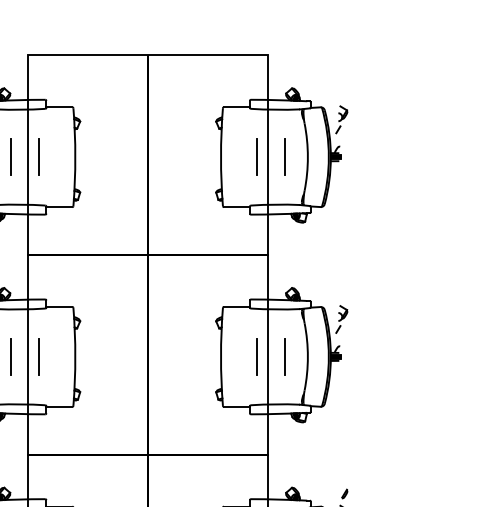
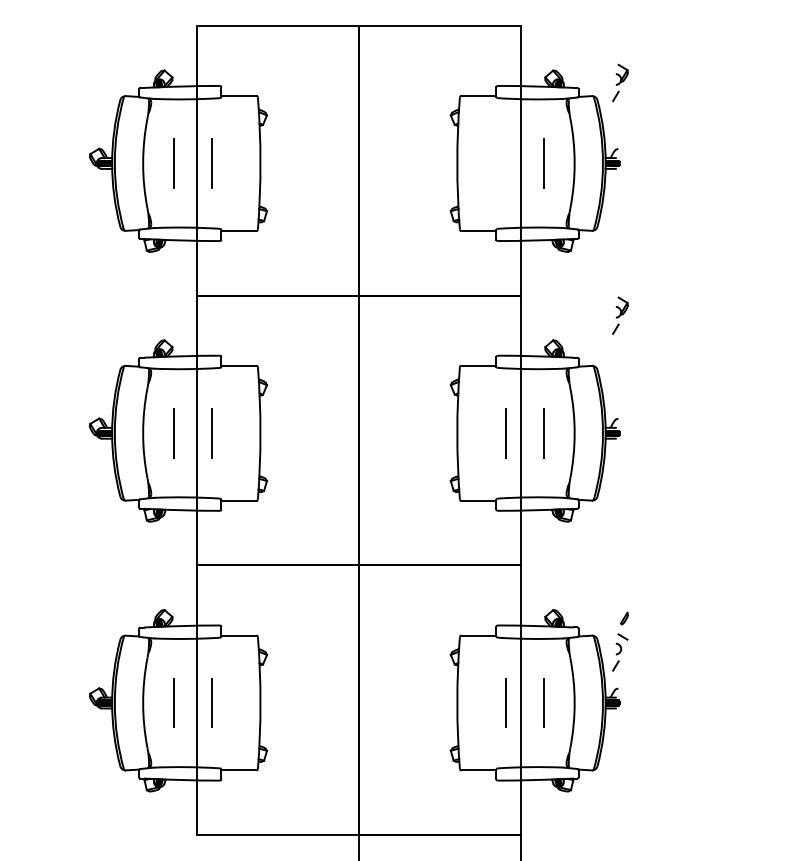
part: (341, 119) -> (620, 82), moved
line: (256, 157) -> (505, 163), removed
part: (341, 319) -> (620, 315), moved

